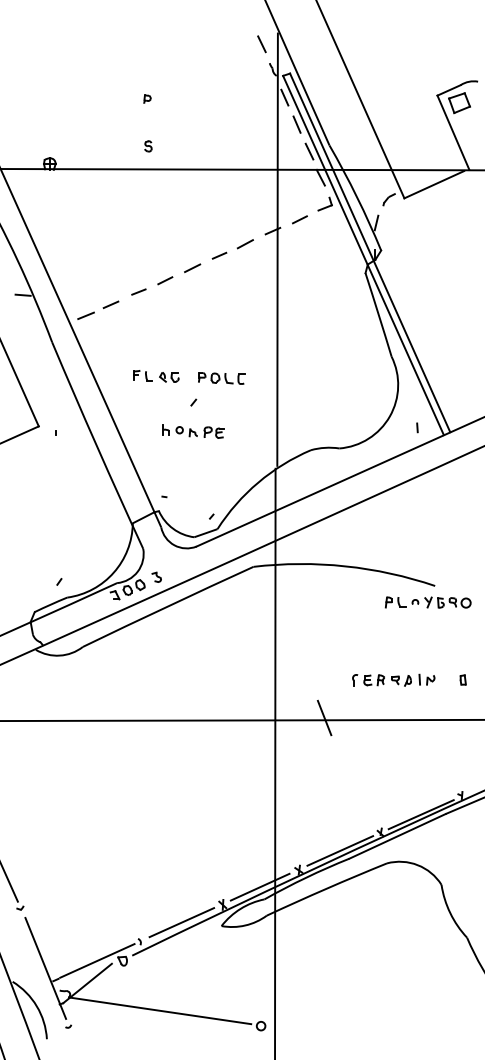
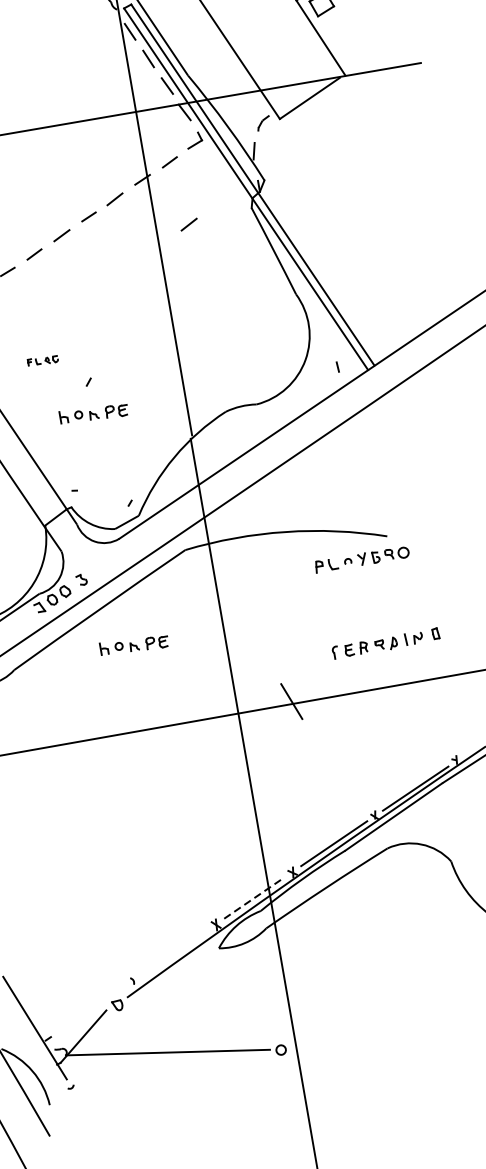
line: (306, 278) -> (188, 225), added
part: (156, 376) -> (43, 360), size x0.6
part: (221, 378) -> (114, 350), removed
part: (427, 602) -> (361, 559), moved
part: (193, 643) -> (134, 645), added
part: (393, 679) -> (377, 644), moved
line: (260, 886) -> (253, 897), solid -> dashed
line: (181, 922) -> (174, 952), removed
line: (97, 960) -> (90, 1009), removed

